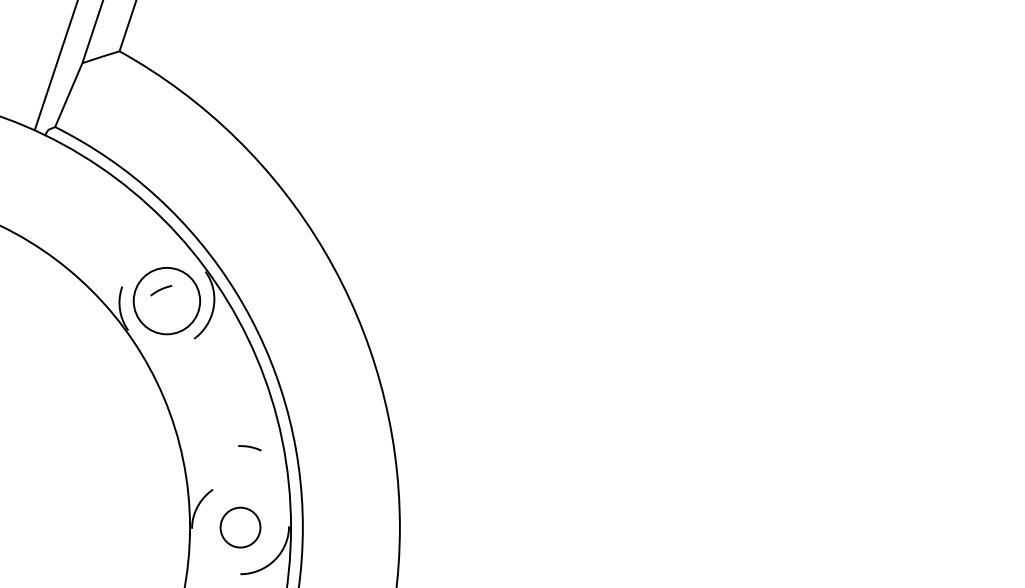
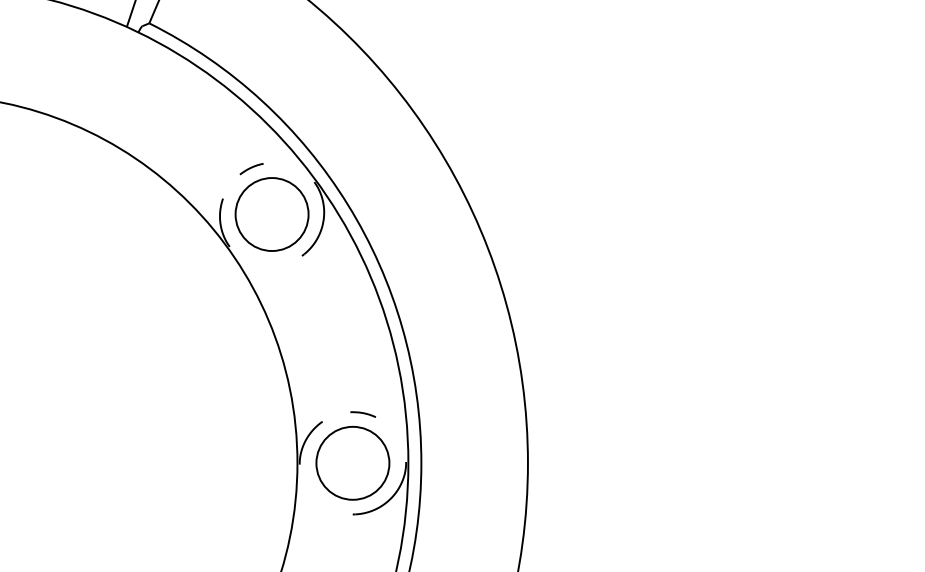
curve: (161, 290) -> (251, 168), moved
curve: (249, 447) -> (362, 413), moved
circle: (240, 527) -> (352, 463), size x1.67

